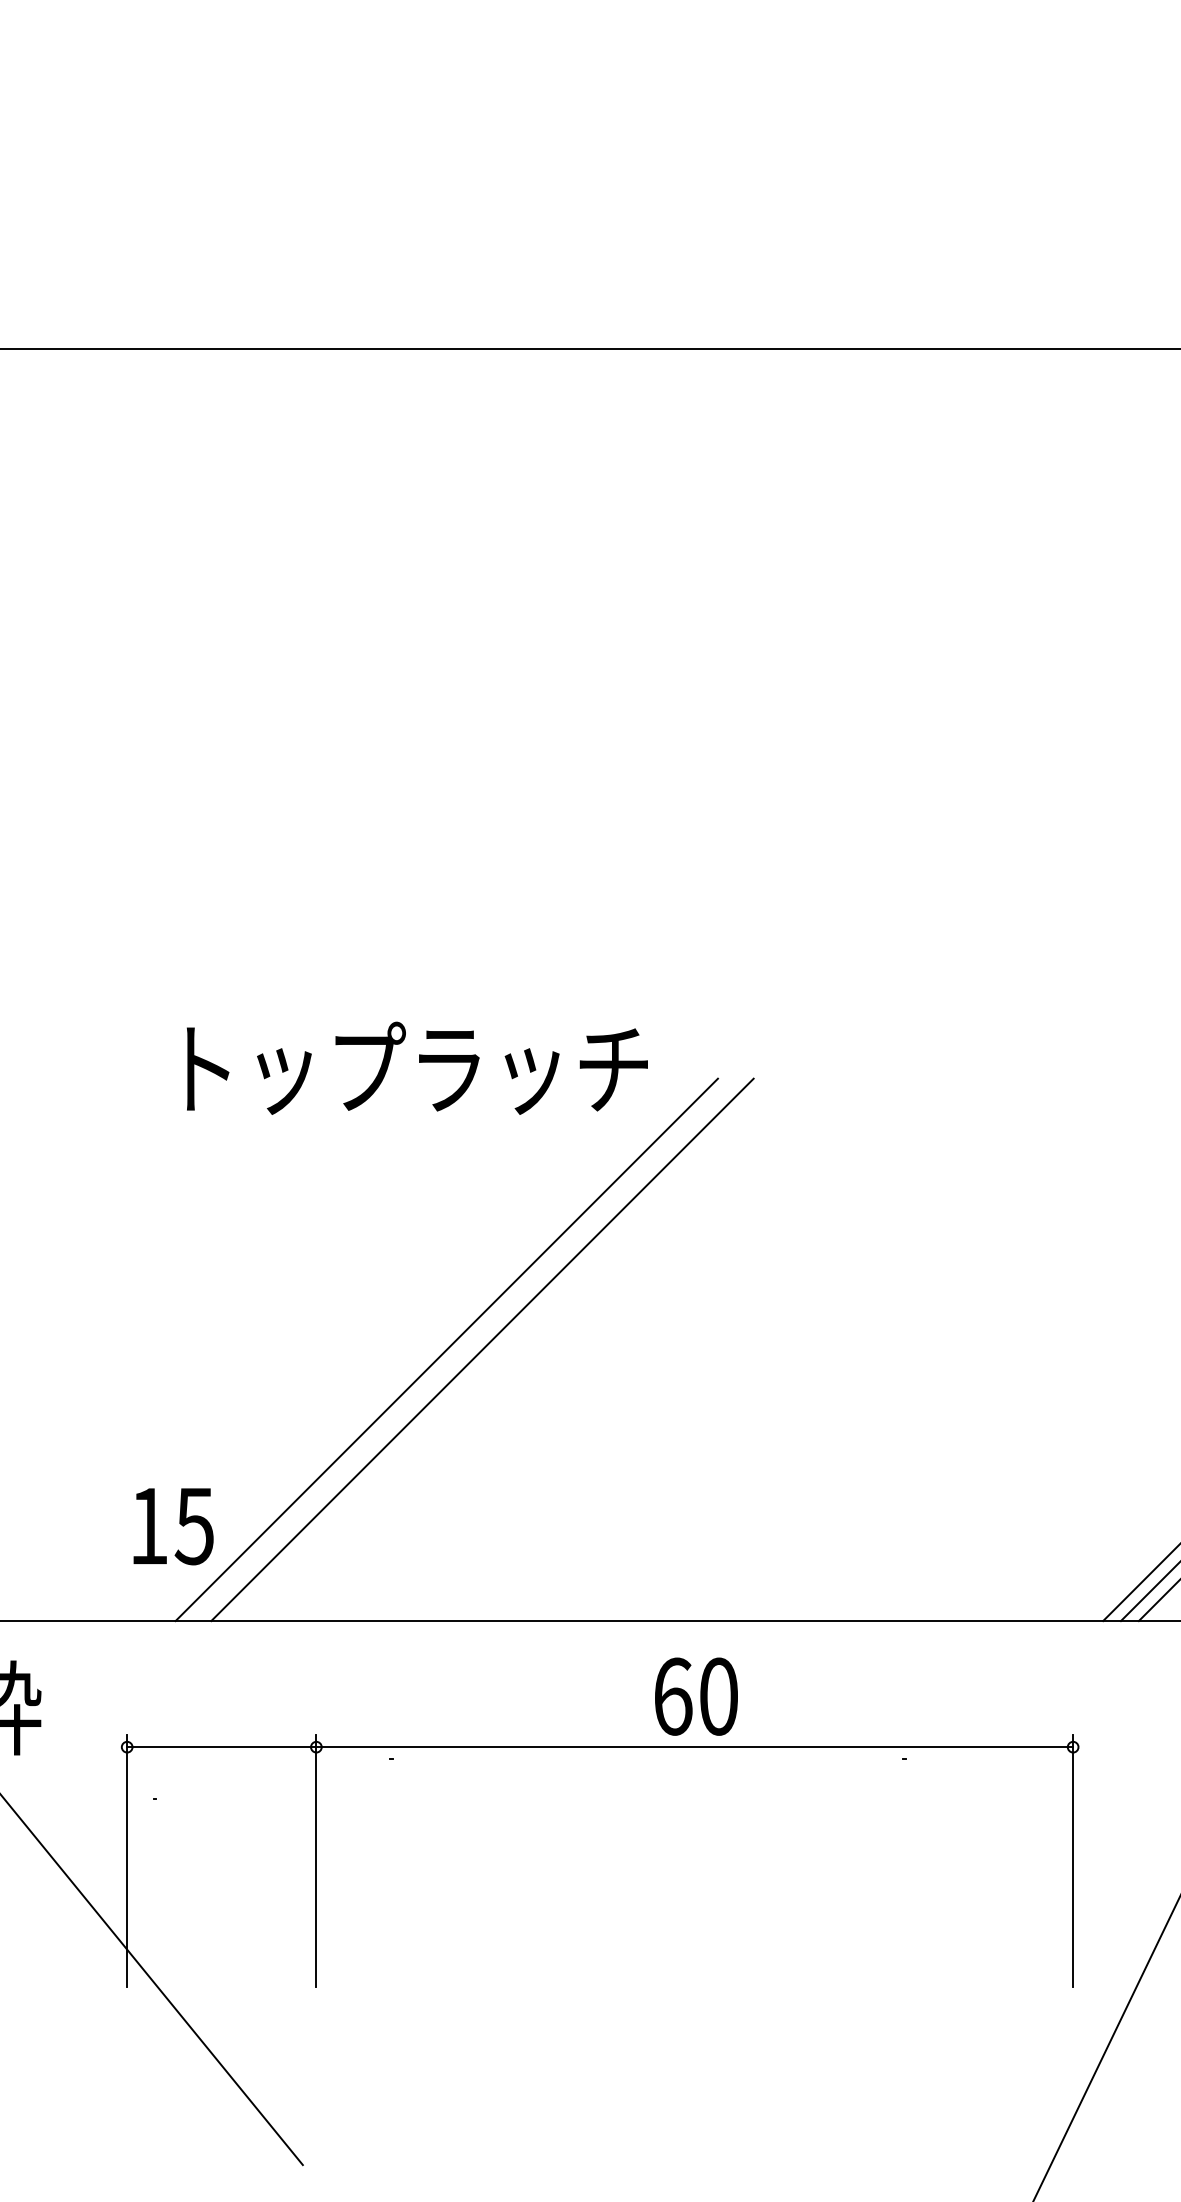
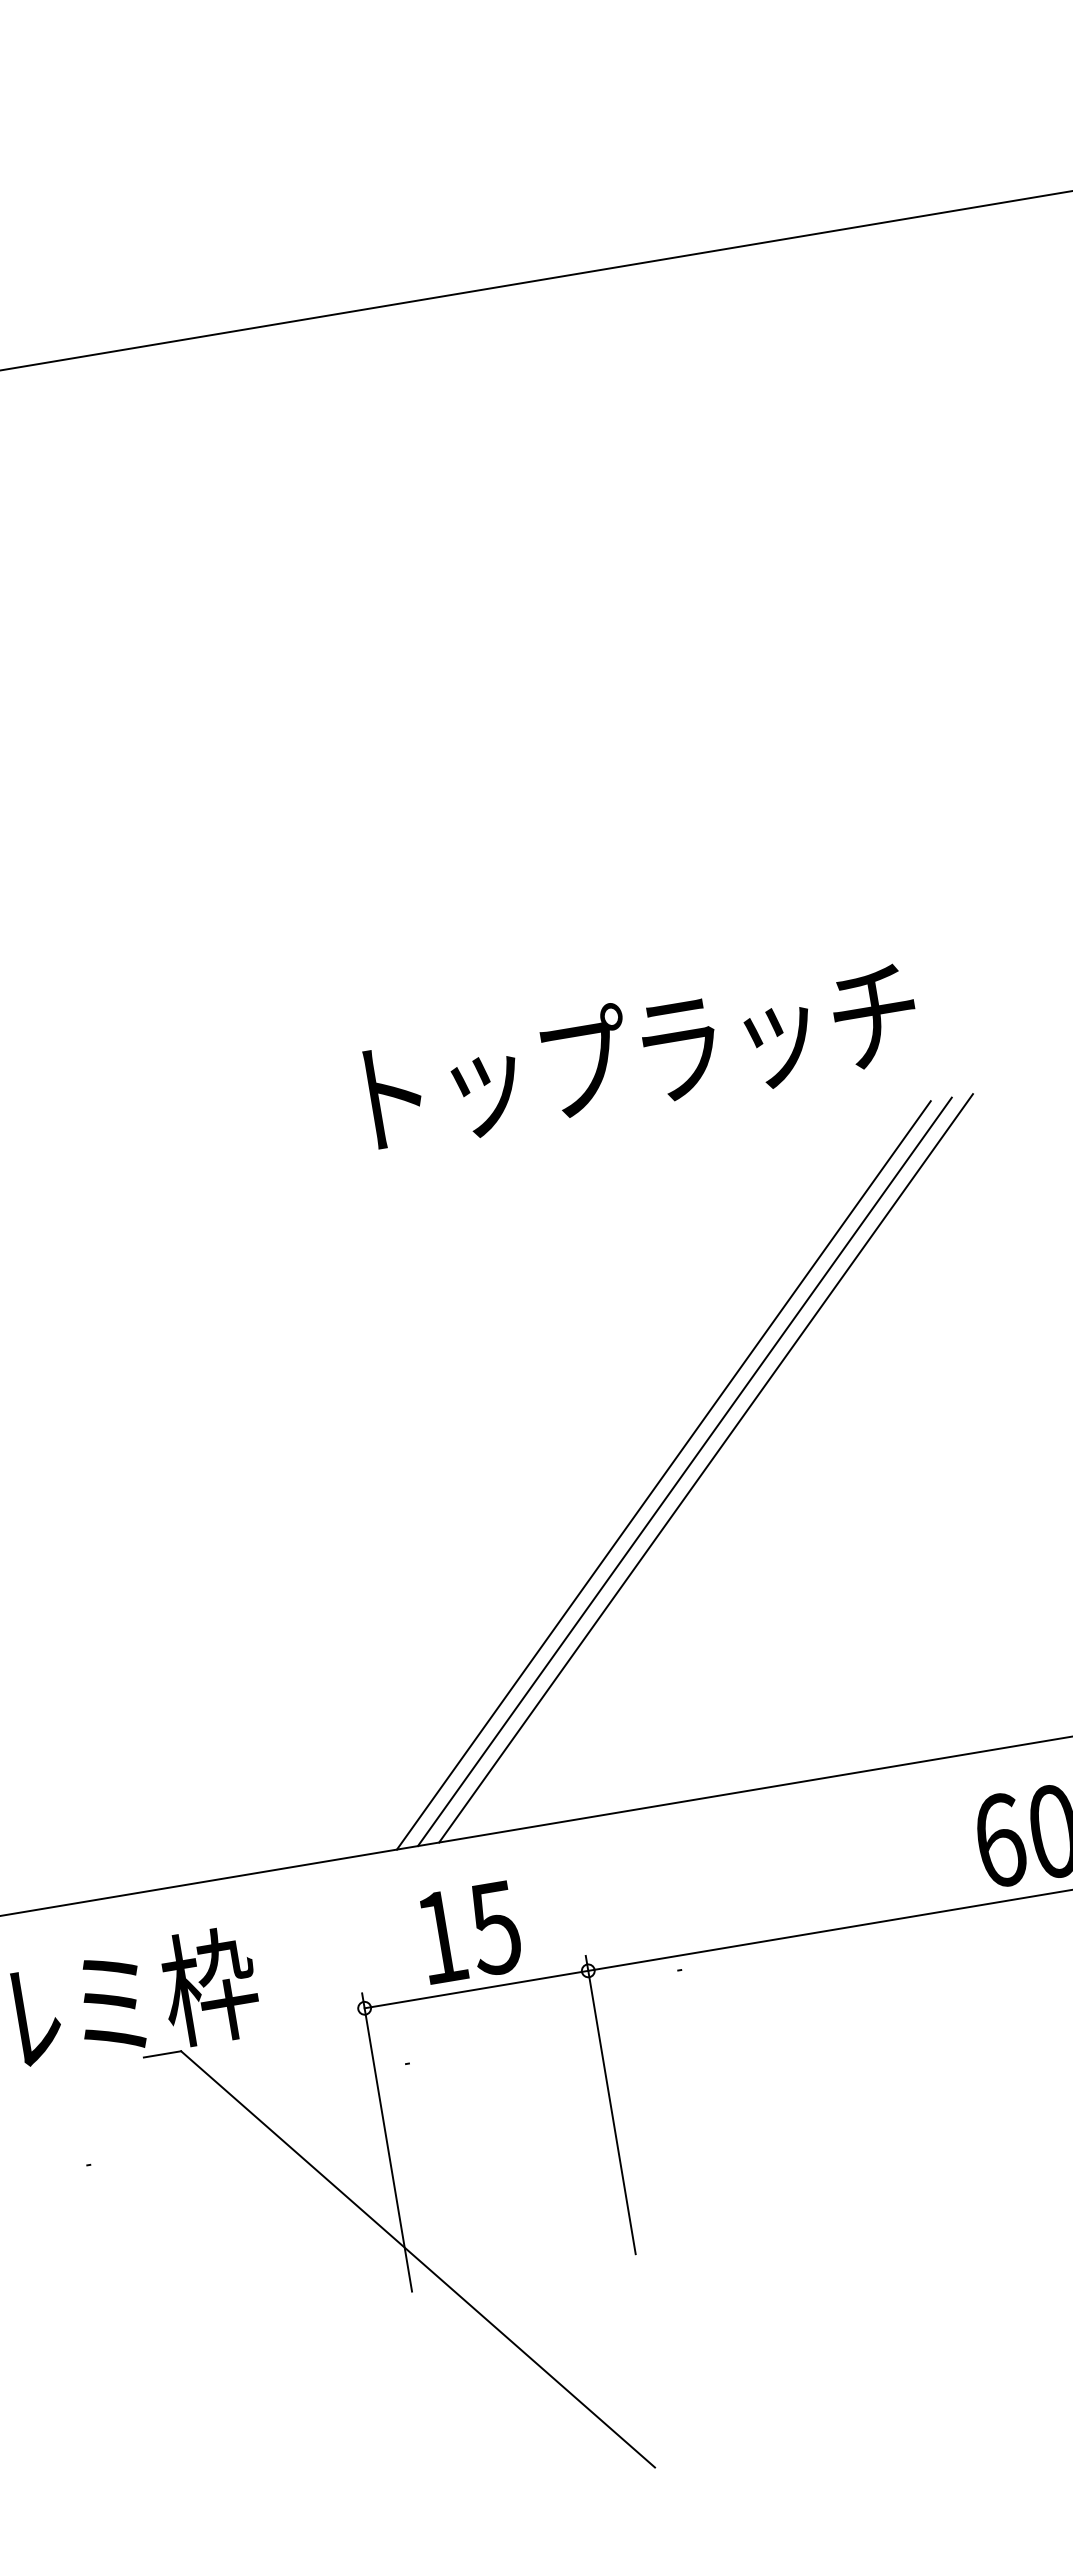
text: (417, 1067) -> (642, 1053), moved
line: (464, 1349) -> (684, 1471), added
text: (173, 1526) -> (470, 1932), moved

